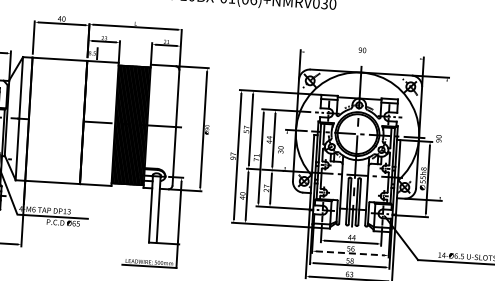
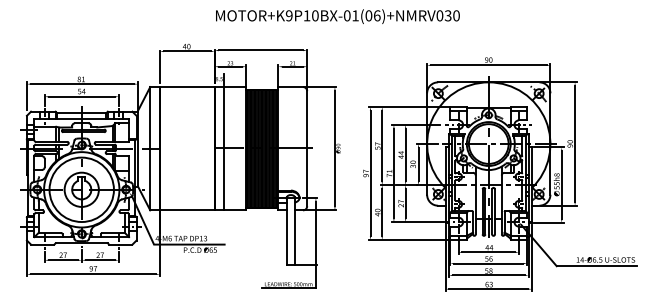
line: (361, 55) -> (488, 65), added
line: (93, 122) -> (224, 148), added
line: (444, 138) -> (575, 143), added
line: (286, 150) -> (418, 164), added
line: (350, 253) -> (488, 263), dashed -> solid

